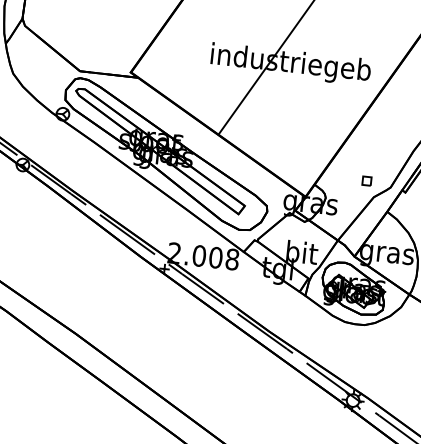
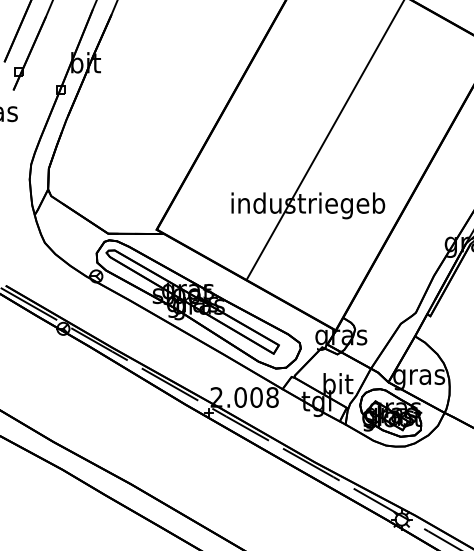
part: (366, 180) -> (392, 308), removed

